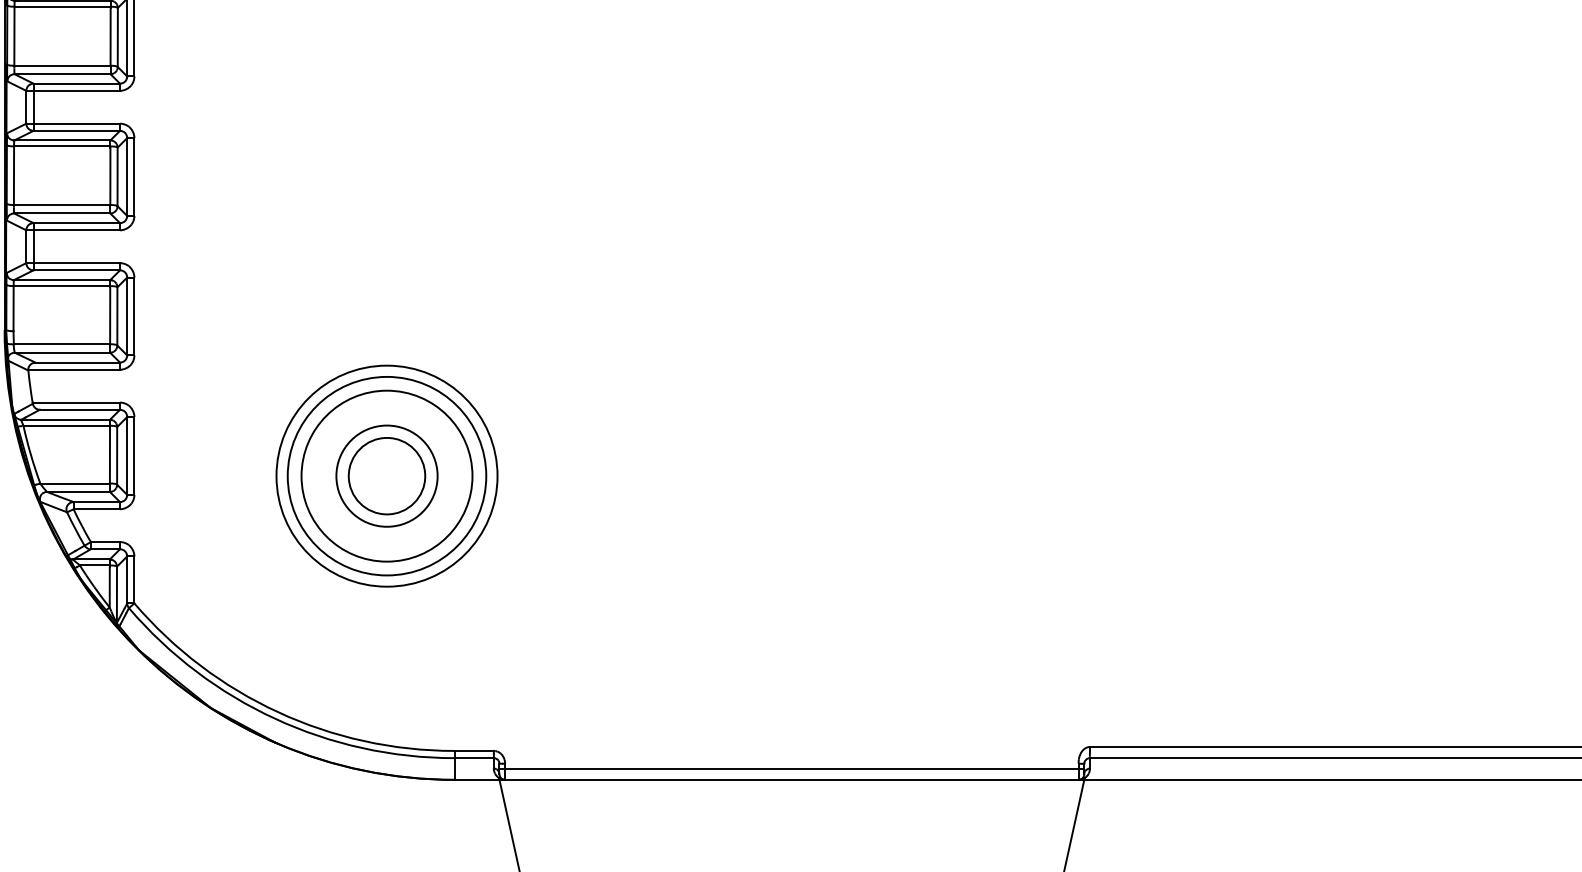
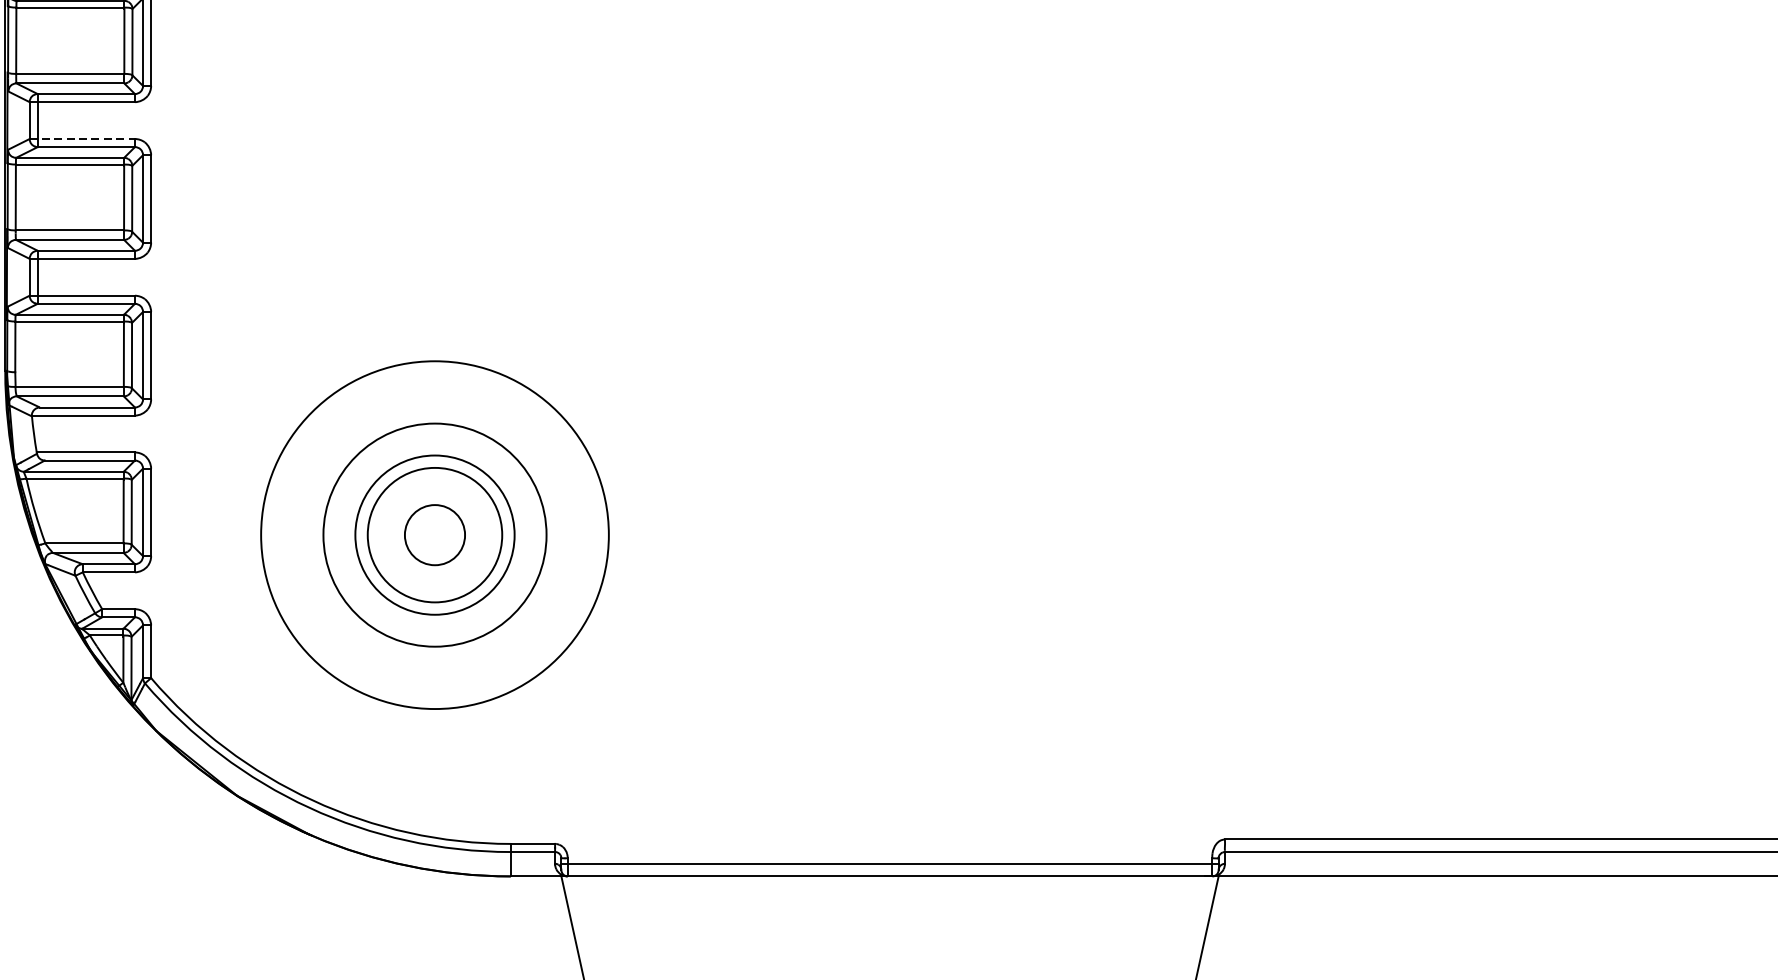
line: (73, 123) -> (82, 138), solid -> dashed
circle: (386, 475) -> (434, 534), size x0.7
circle: (386, 475) -> (434, 534), size x0.7
circle: (386, 475) -> (434, 534), size x1.4
circle: (386, 475) -> (434, 534), size x1.4

